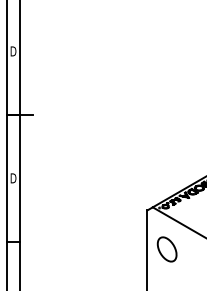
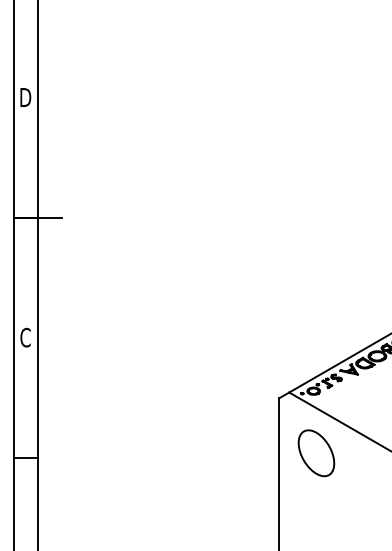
text: (13, 178) -> (25, 337), D -> C
part: (166, 249) -> (315, 453), moved

